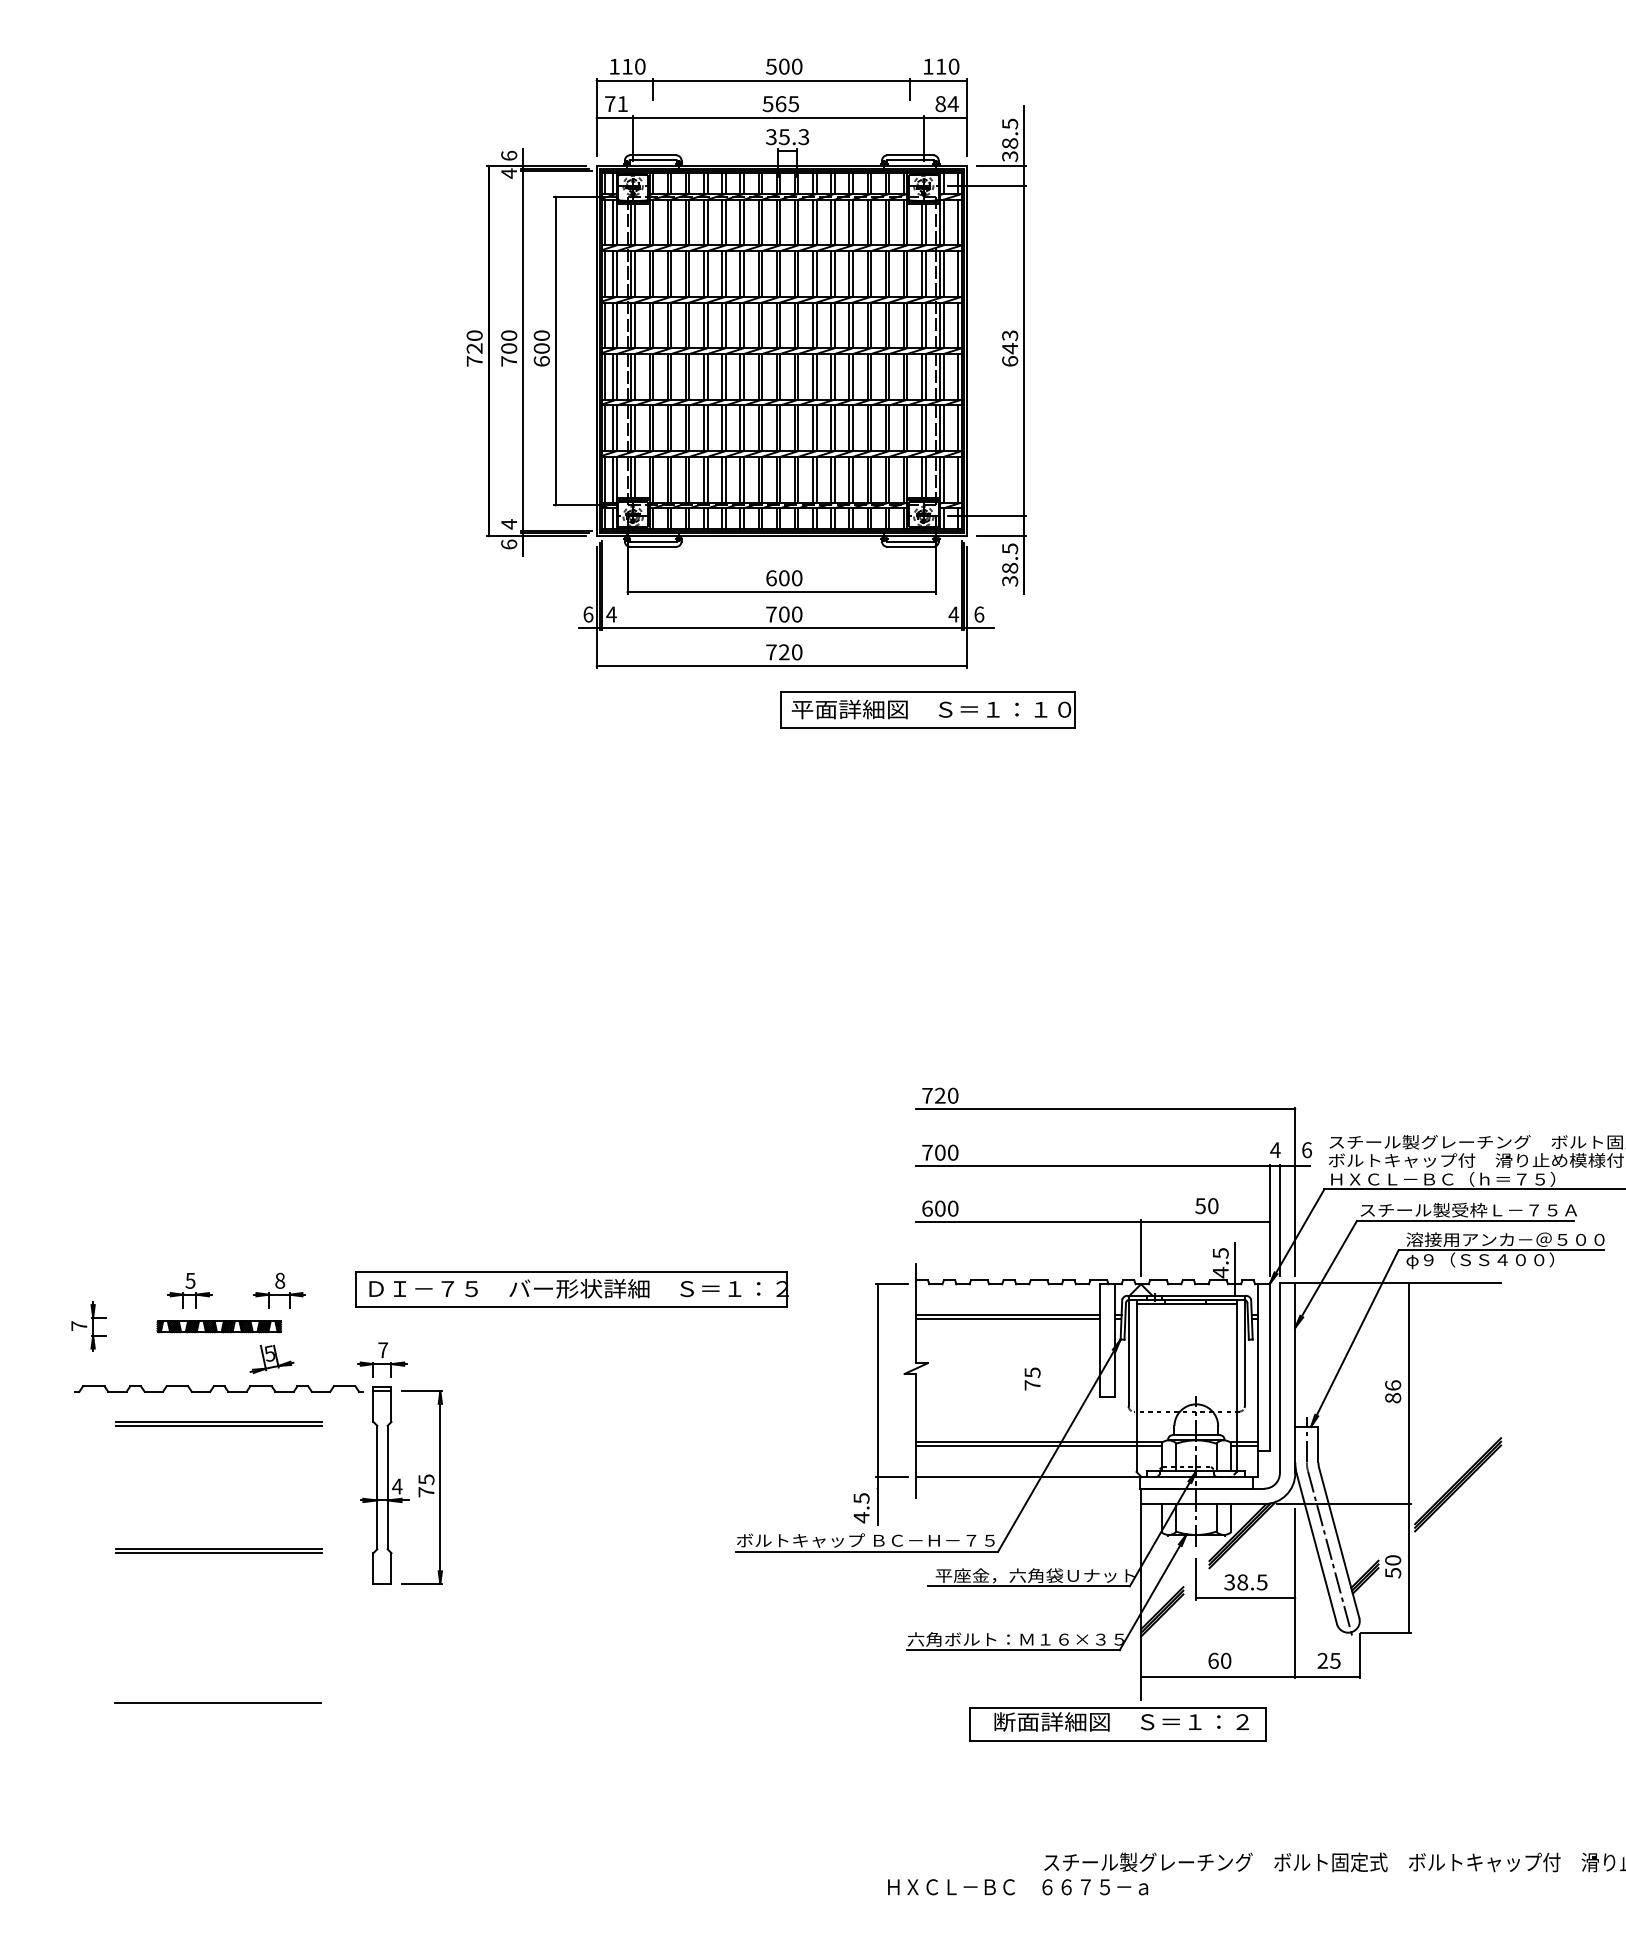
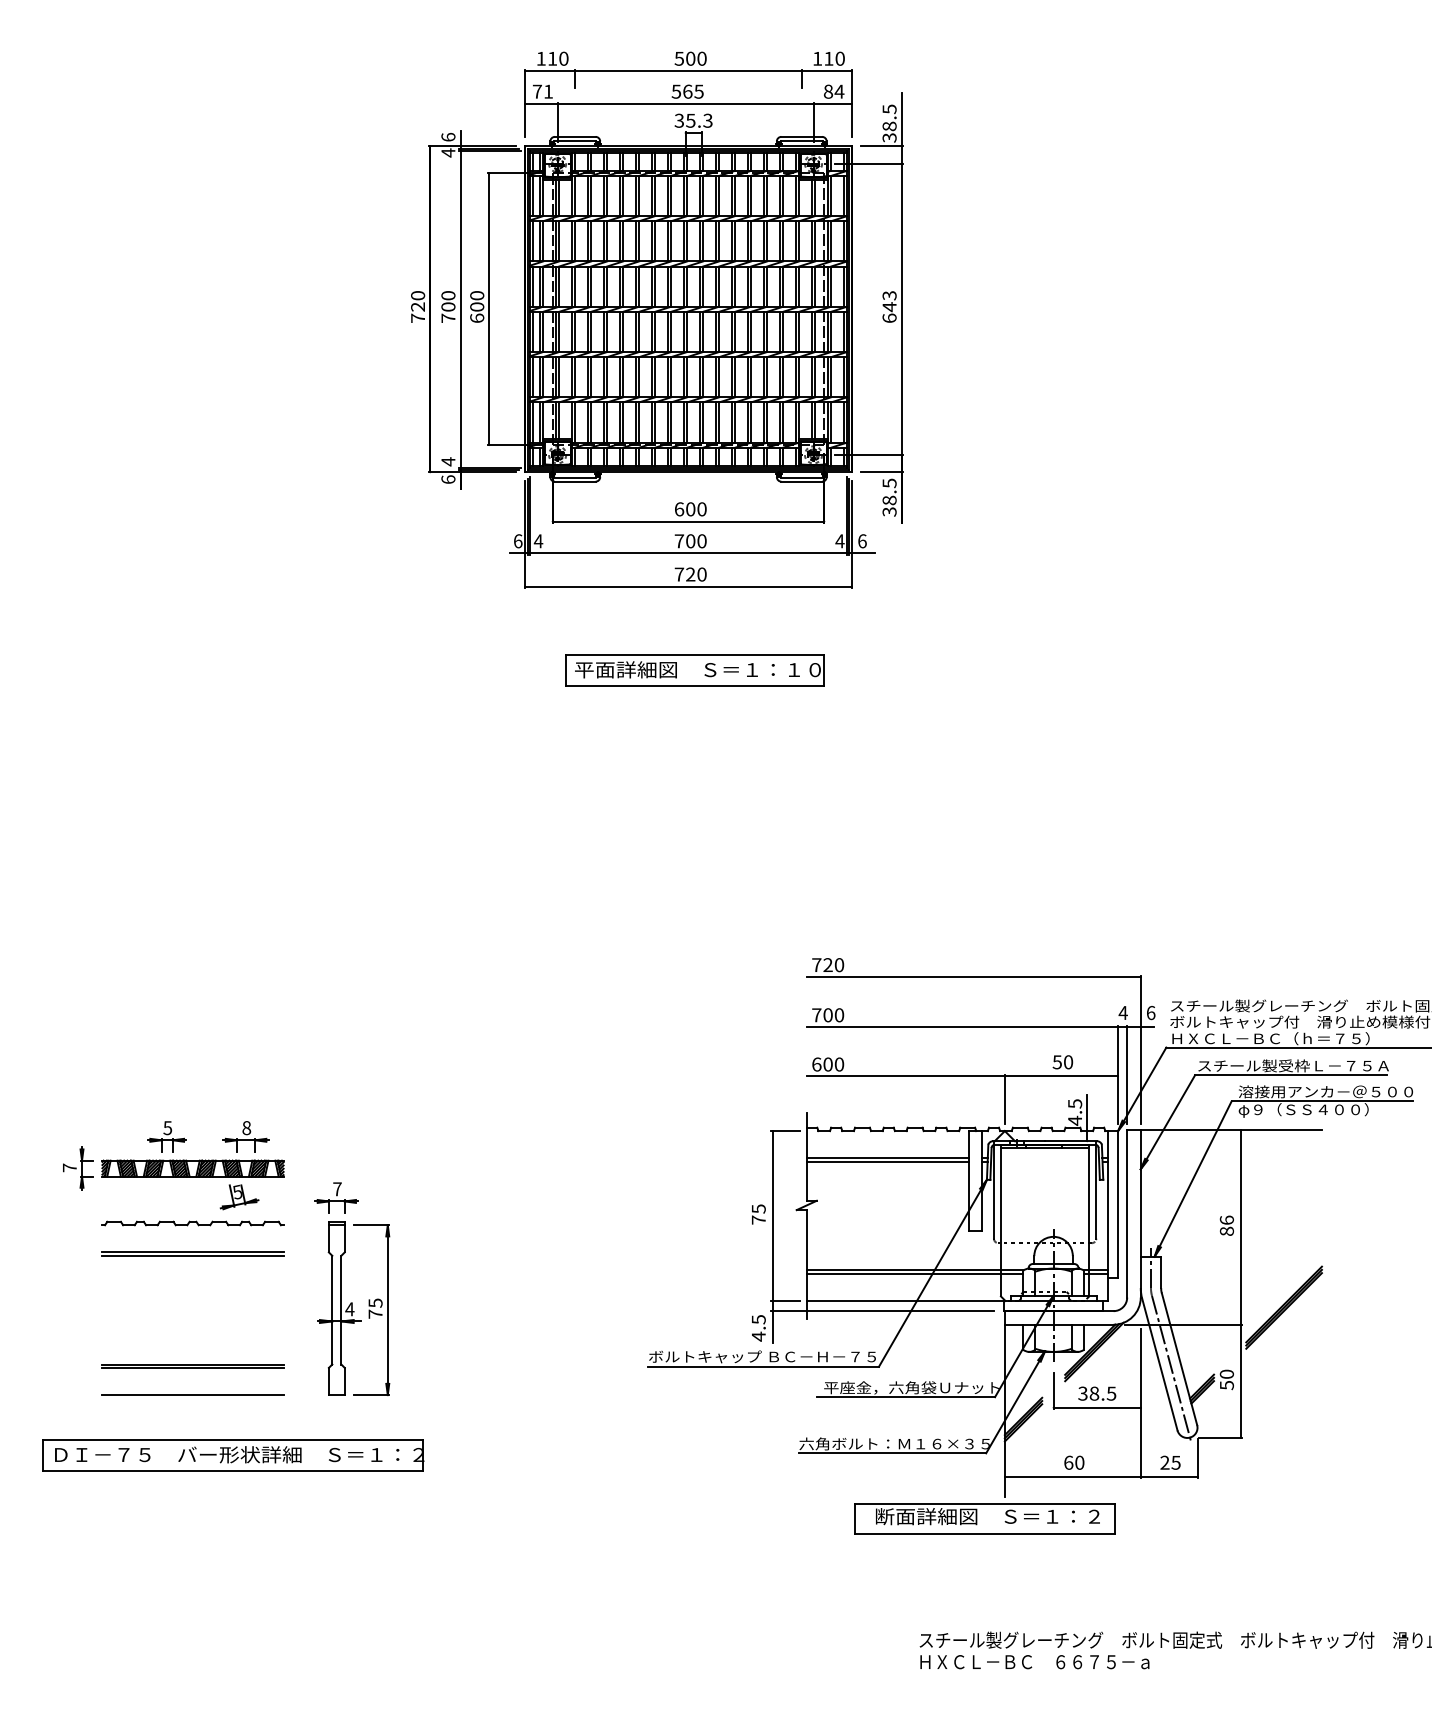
part: (927, 709) -> (694, 669), moved
part: (571, 1289) -> (232, 1455), moved
part: (219, 1326) -> (193, 1168), size x1.67
text: (1032, 1378) -> (758, 1214), moved
part: (218, 1389) -> (192, 1223), size x0.71
line: (1001, 1488) -> (882, 1310), added
line: (217, 1702) -> (192, 1394), moved
text: (1018, 1887) -> (1035, 1662), moved

